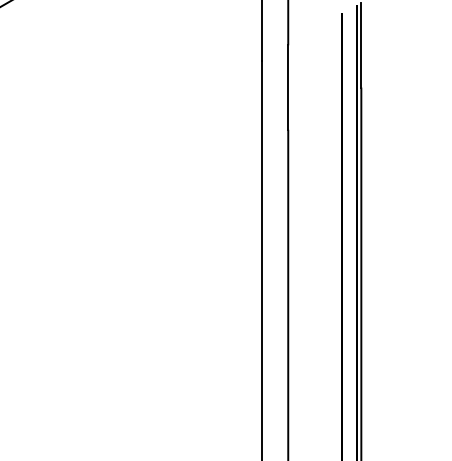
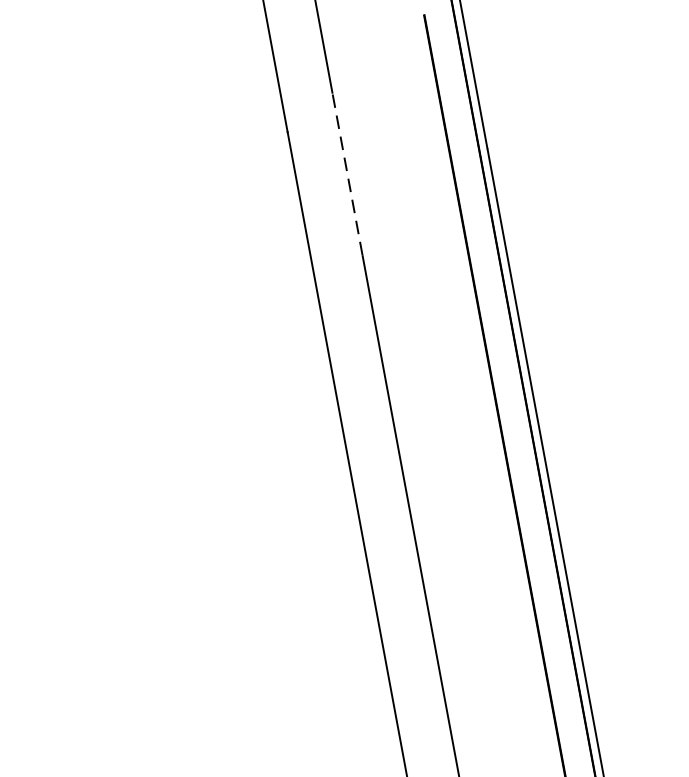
line: (288, 87) -> (348, 174), solid -> dashed

